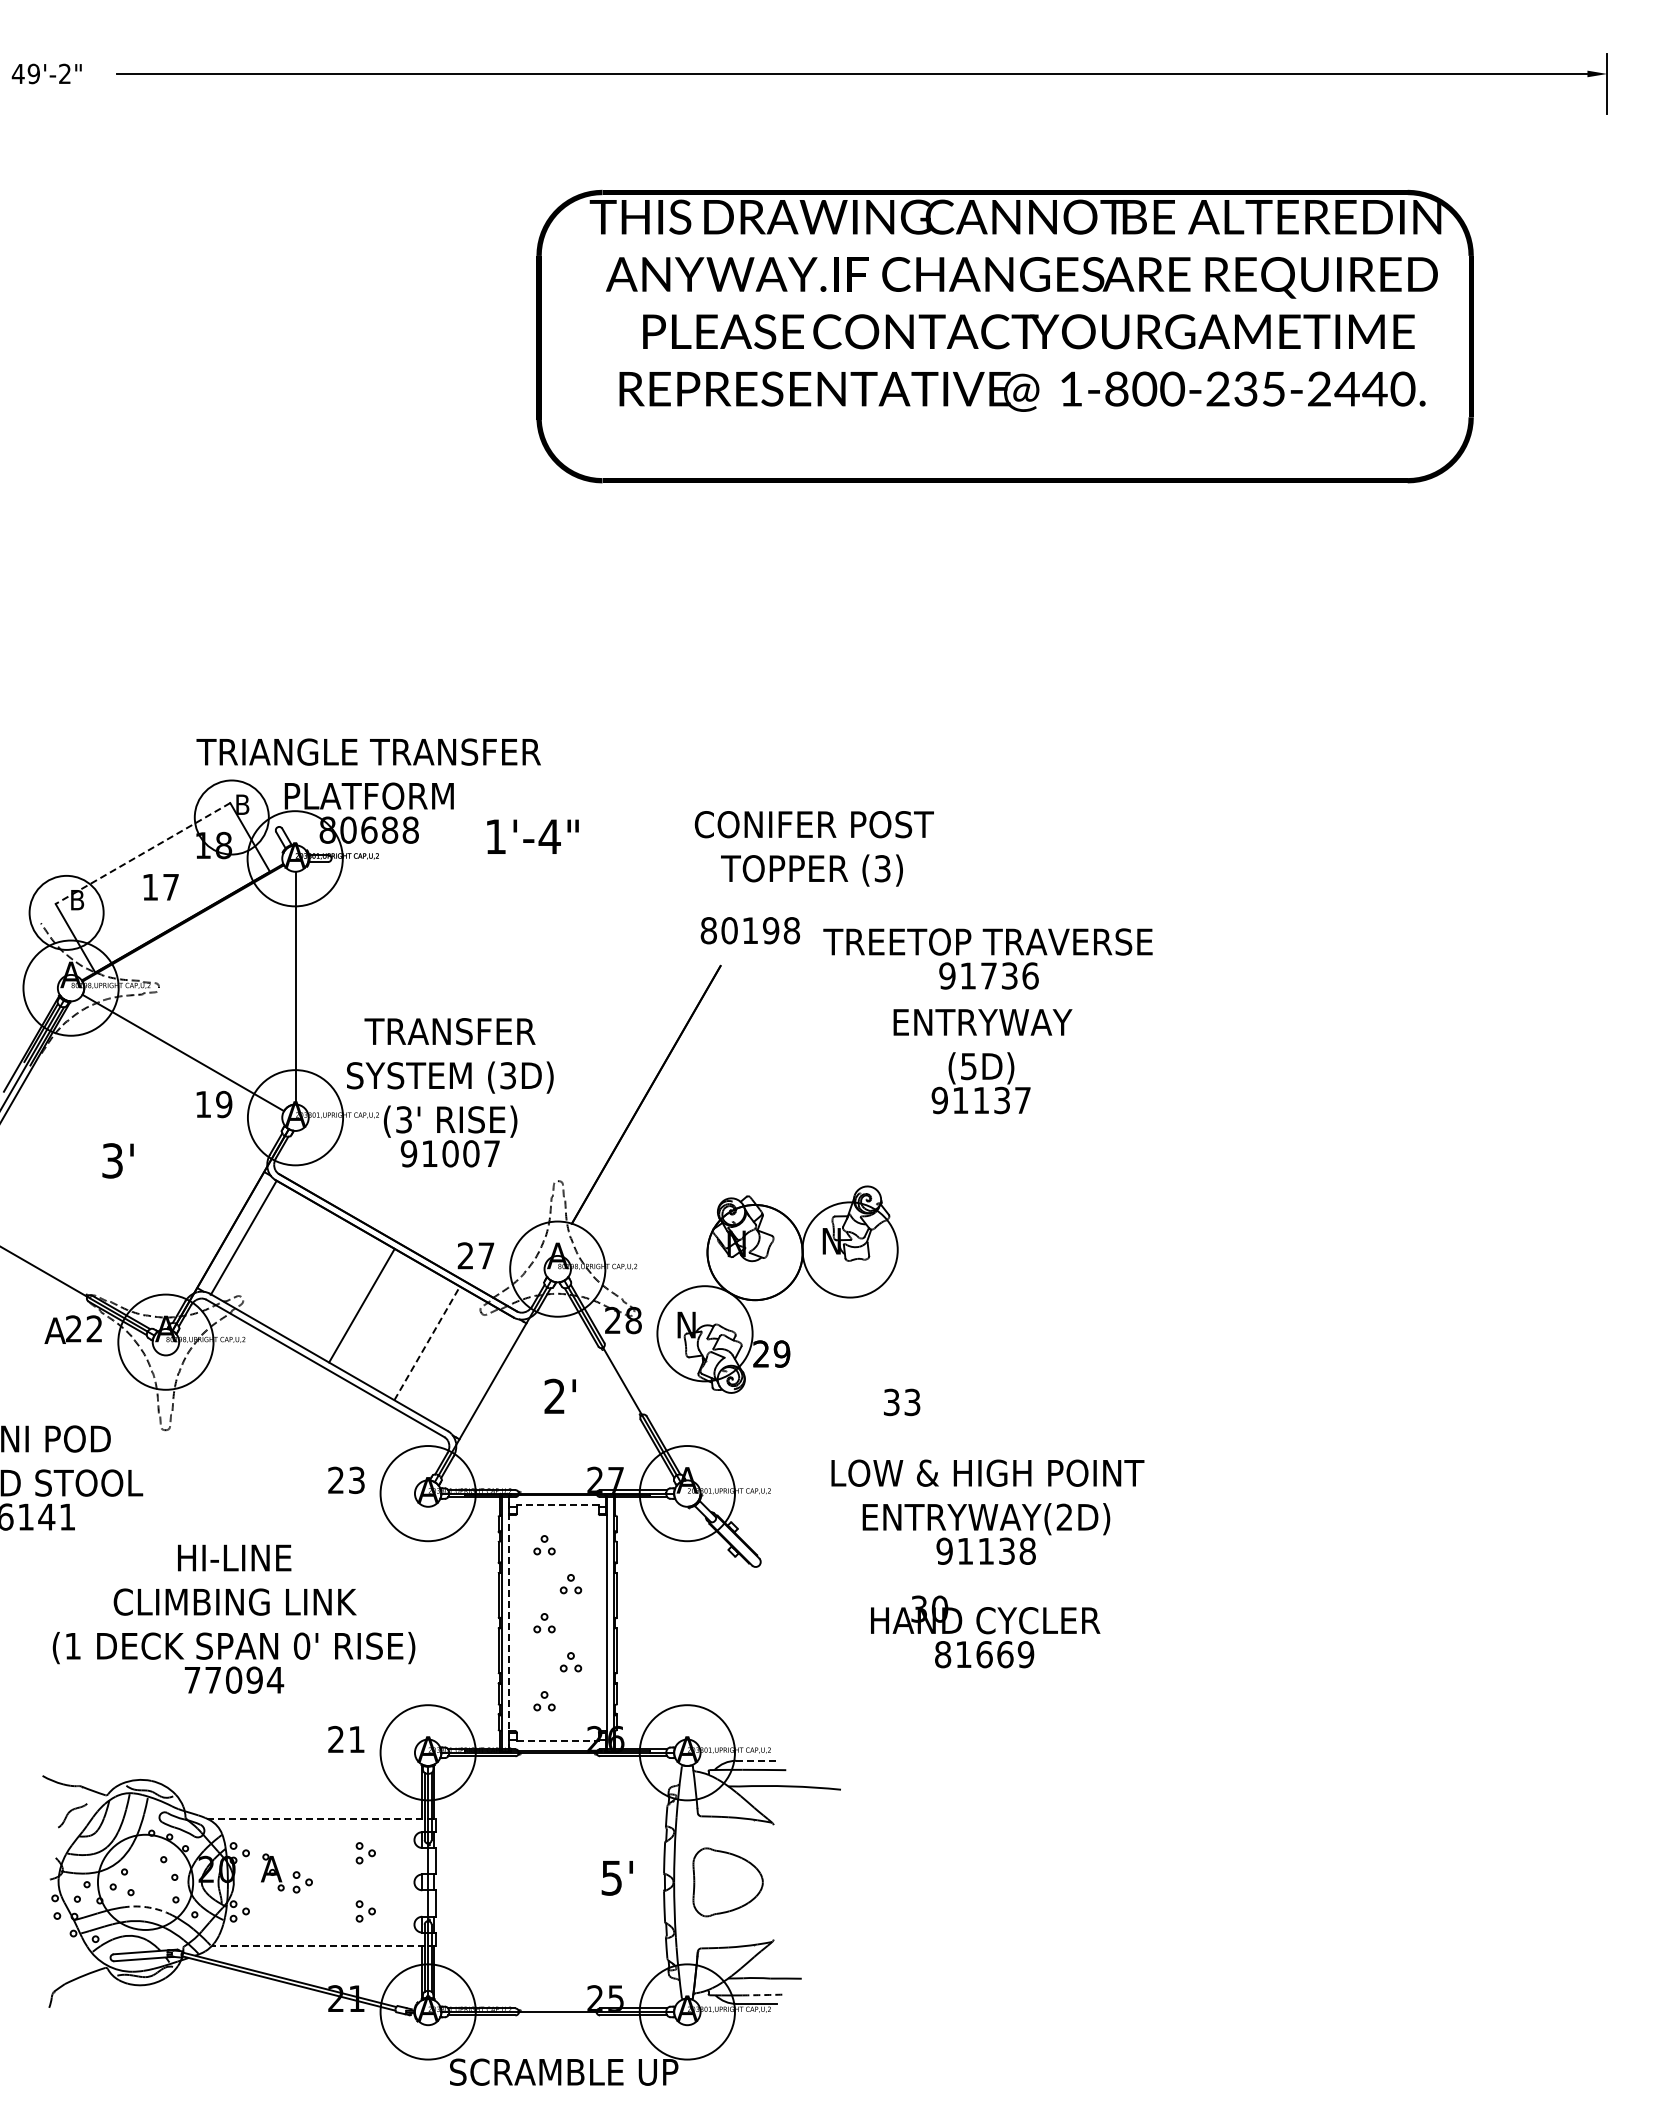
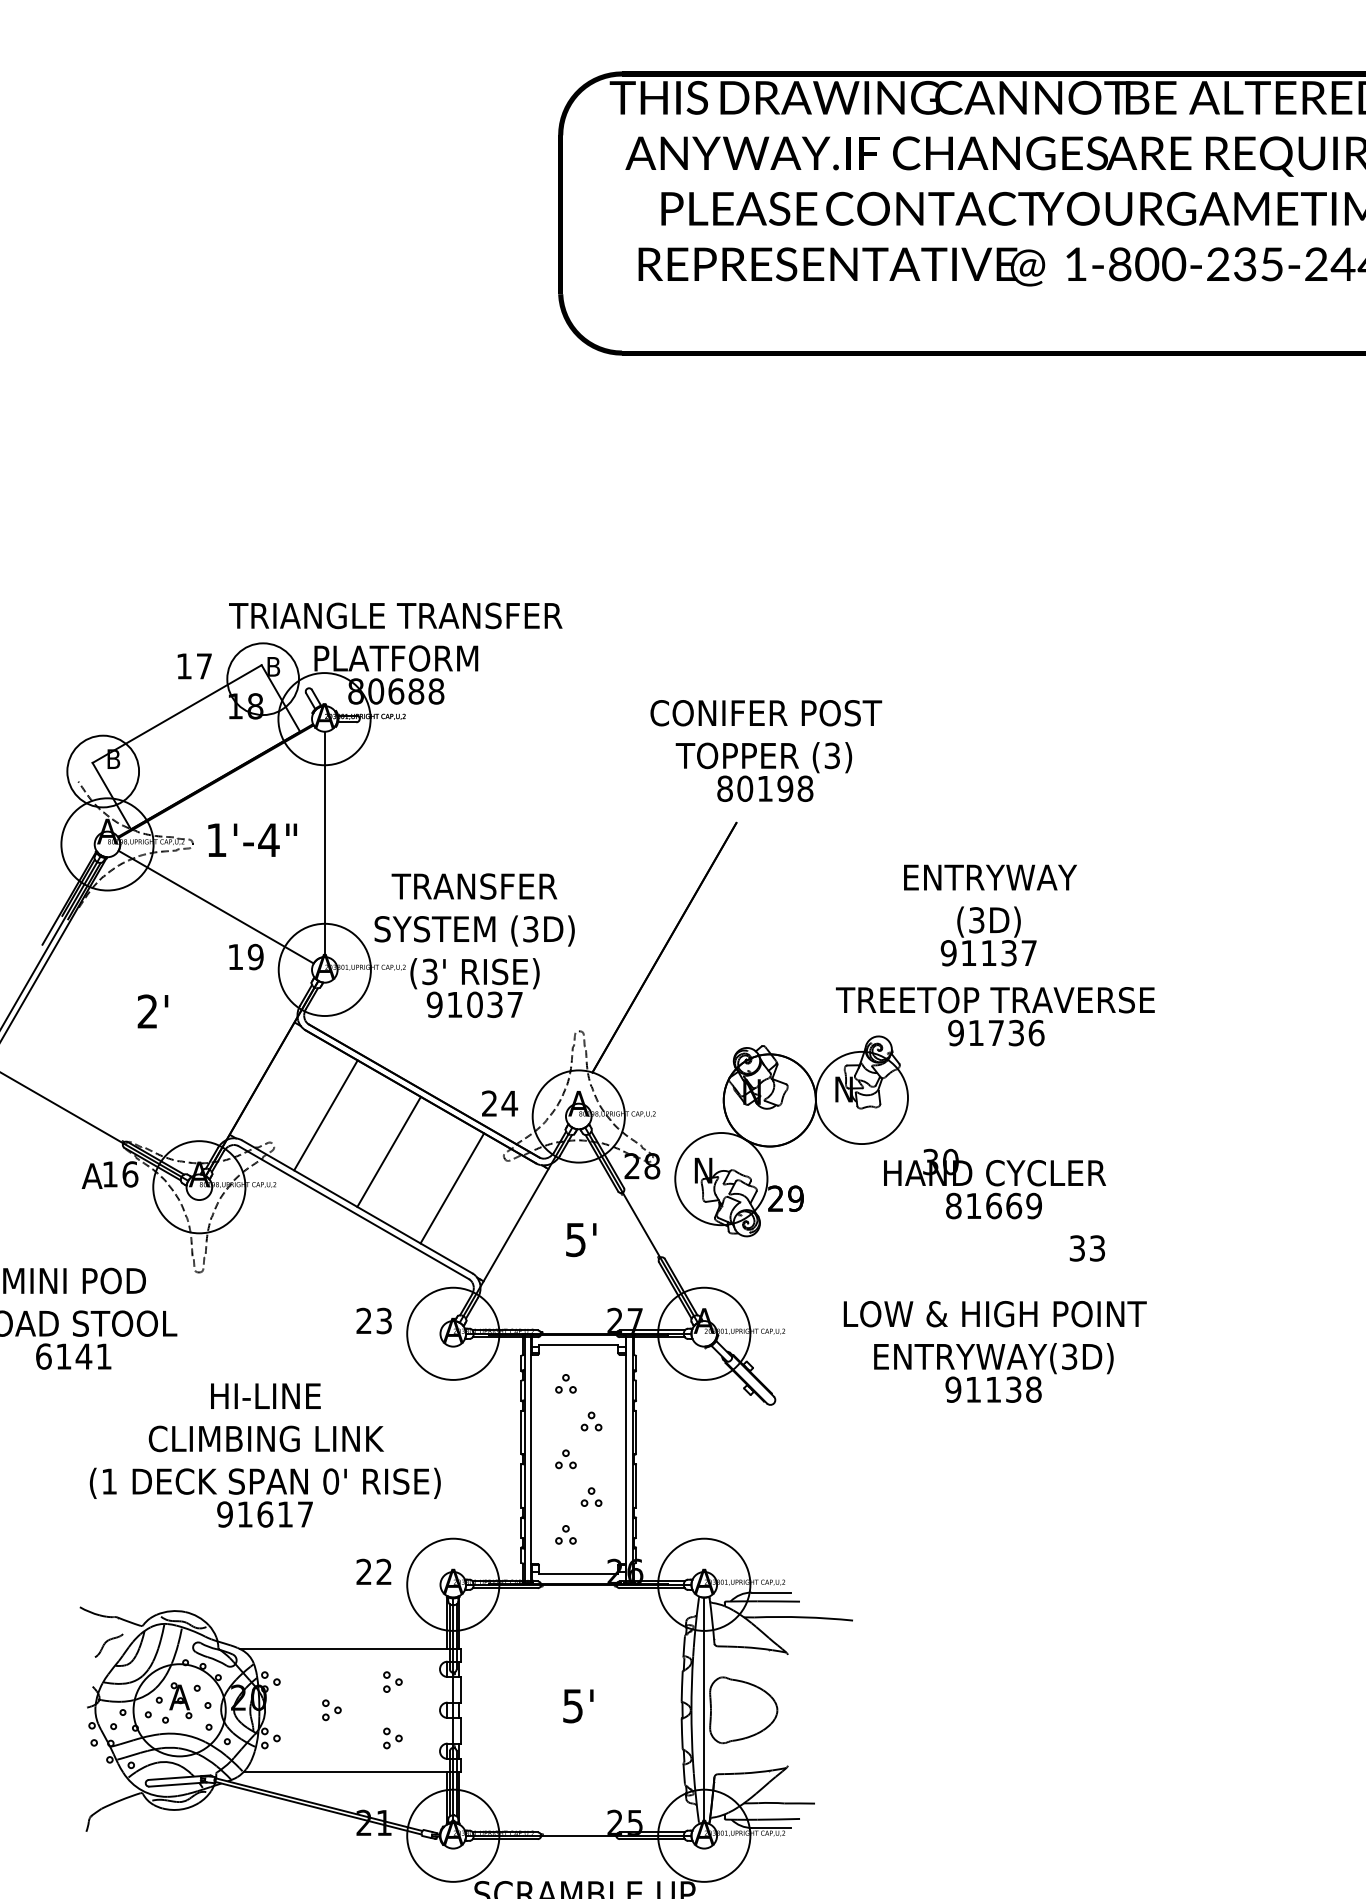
text: (532, 836) -> (252, 839), moved
text: (813, 848) -> (765, 736), moved
line: (142, 853) -> (176, 714), dashed -> solid
text: (160, 887) -> (194, 666), moved
text: (987, 958) -> (994, 1016), moved
text: (968, 1065) -> (976, 919), (5D) -> (3D)
text: (471, 1153) -> (495, 1004), 91007 -> 91037
text: (112, 1160) -> (147, 1011), 3' -> 2'
line: (243, 1237) -> (325, 1114), moved
text: (486, 1255) -> (509, 1103), 27 -> 24
text: (84, 1328) -> (120, 1173), 22 -> 16
line: (427, 1343) -> (452, 1188), dashed -> solid
text: (554, 1396) -> (575, 1239), 2' -> 5'
text: (902, 1402) -> (1087, 1248), moved
line: (557, 1504) -> (578, 1344), dashed -> solid
text: (1064, 1517) -> (1069, 1356), (2D) -> (3D)
line: (508, 1622) -> (531, 1458), dashed -> solid
text: (985, 1631) -> (994, 1183), moved
text: (234, 1679) -> (265, 1513), 77094 -> 91617
text: (356, 1738) -> (383, 1570), 21 -> 22
line: (557, 1741) -> (578, 1573), dashed -> solid
line: (755, 1760) -> (770, 1592), dashed -> solid
line: (322, 1818) -> (350, 1648), dashed -> solid
part: (272, 1872) -> (180, 1700), moved
text: (616, 1878) -> (577, 1706), moved
line: (687, 1882) -> (704, 1710), added
arc: (149, 1907) -> (183, 1734), dashed -> solid
line: (323, 1945) -> (351, 1771), dashed -> solid
arc: (764, 1995) -> (778, 1819), dashed -> solid

